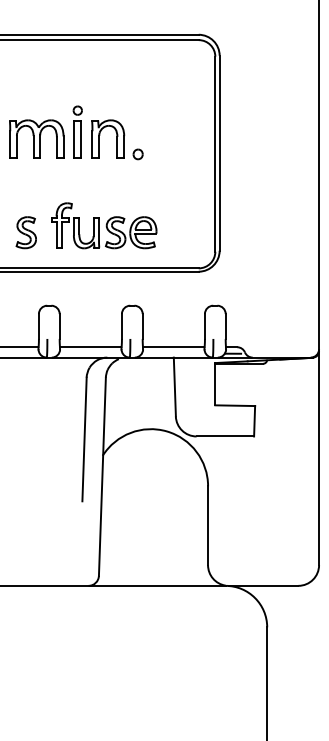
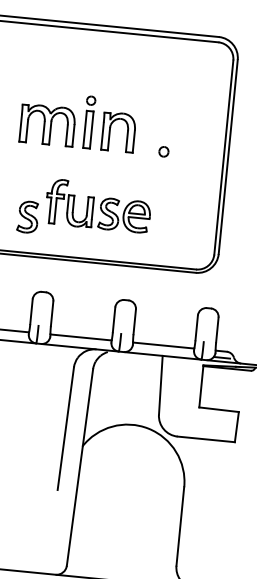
part: (137, 154) -> (163, 151), moved
part: (104, 225) -> (98, 205), moved

